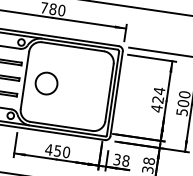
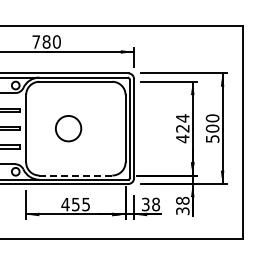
circle: (46, 83) -> (68, 128), moved
line: (61, 126) -> (75, 175), solid -> dashed
text: (66, 152) -> (86, 204), 450 -> 455

